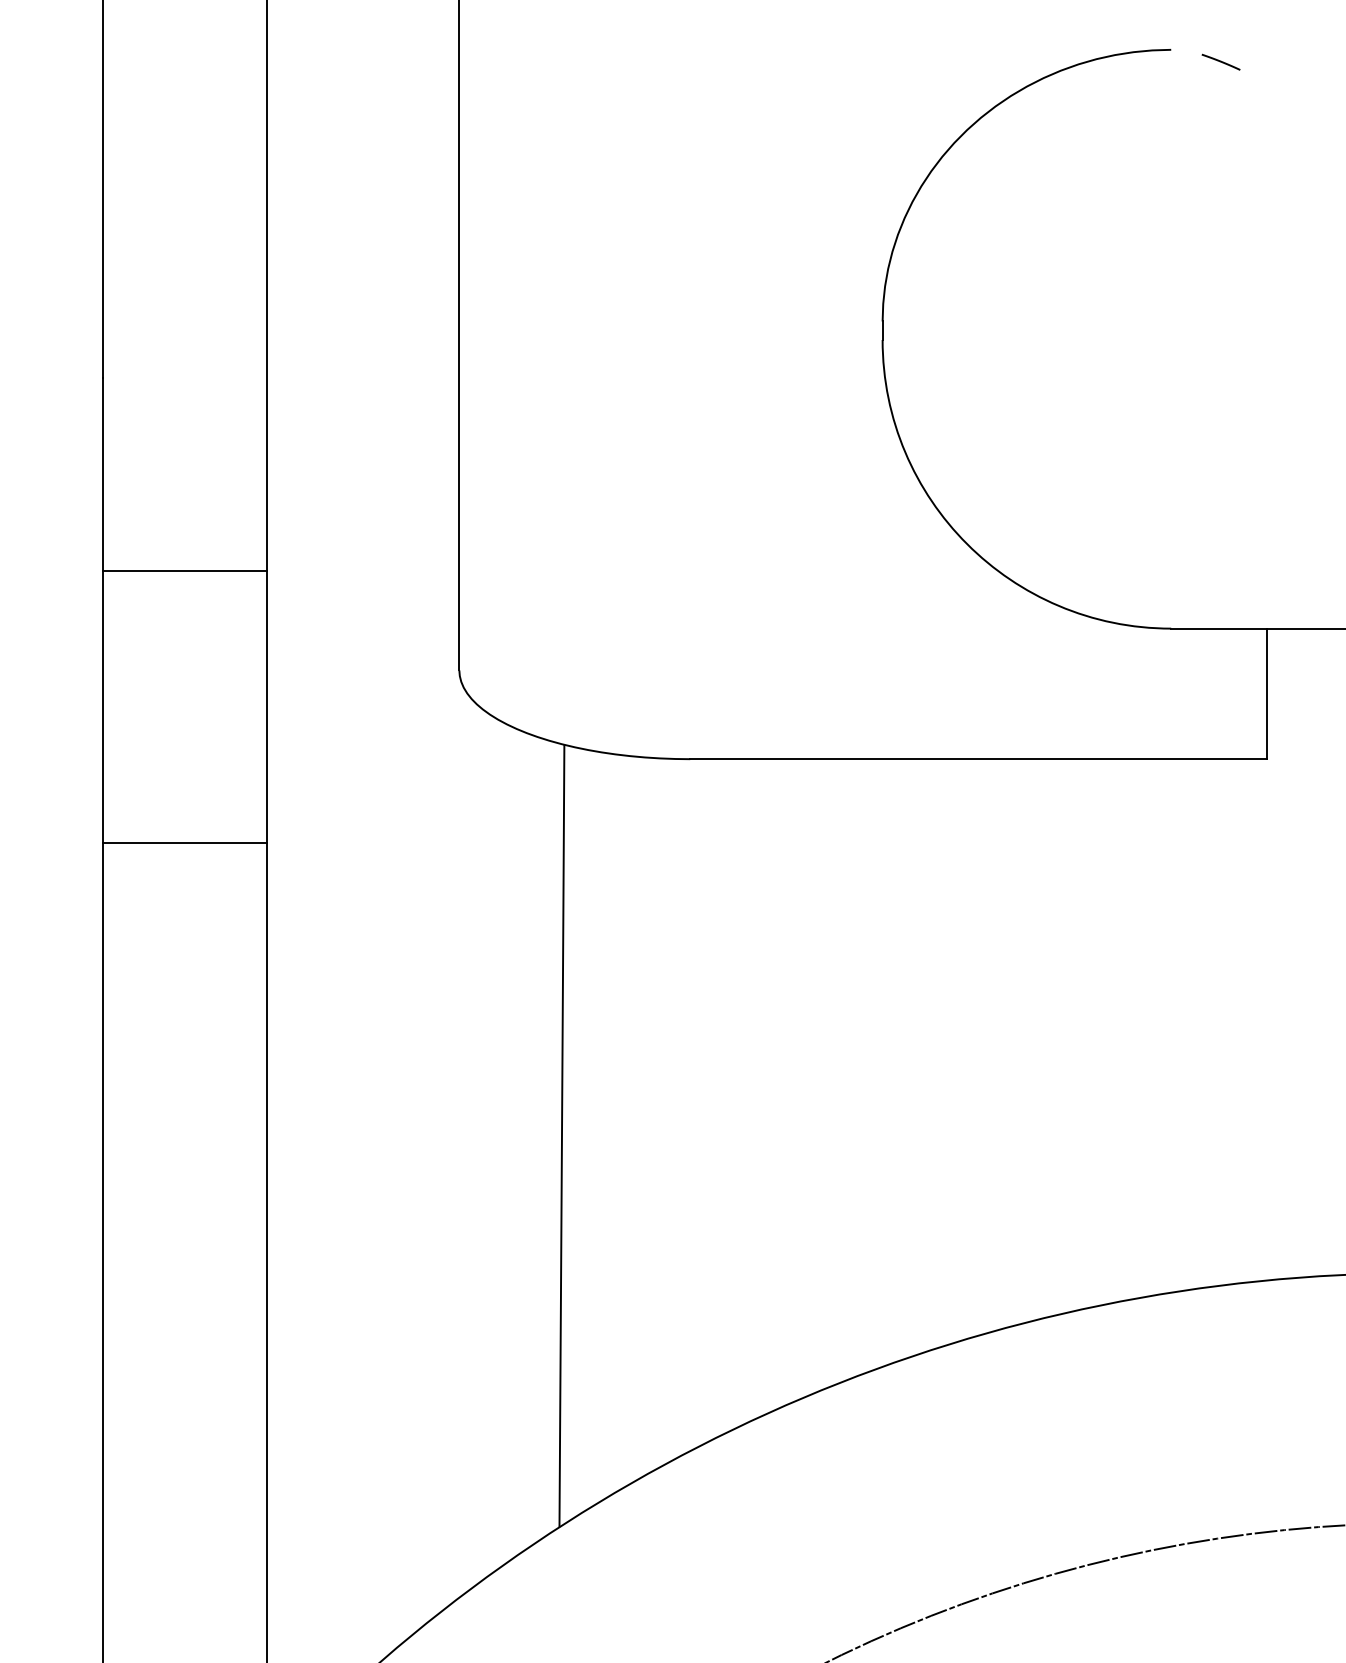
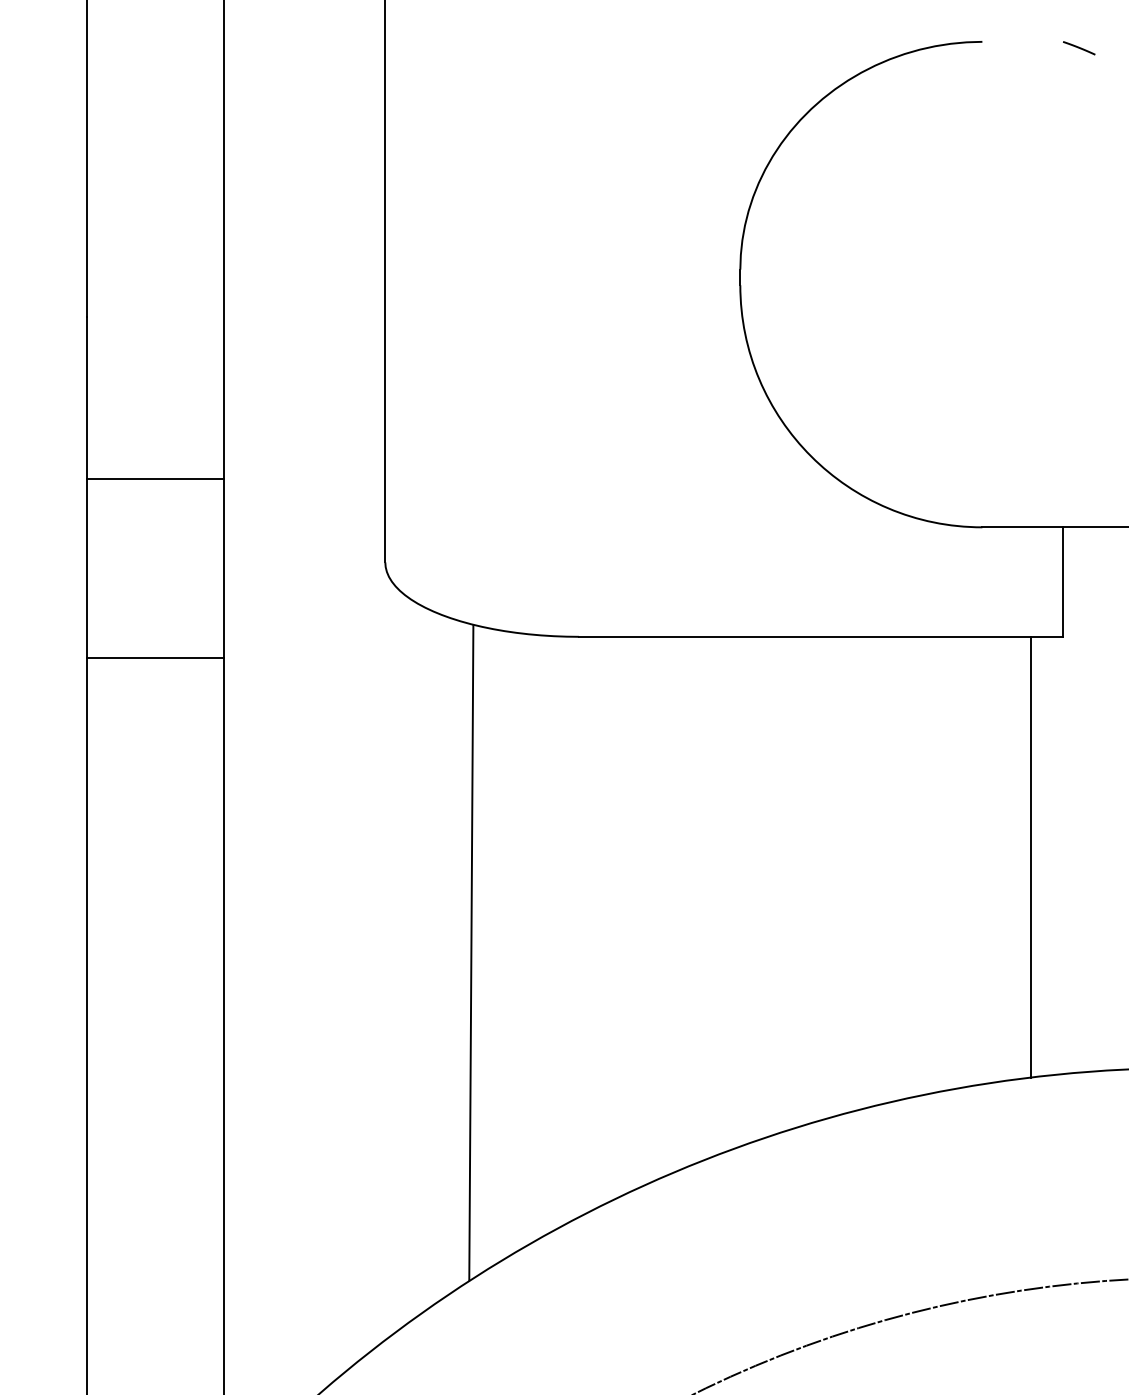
line: (1221, 62) -> (1079, 48), moved
line: (184, 843) -> (154, 658), moved
line: (1228, 1021) -> (1030, 856), added

